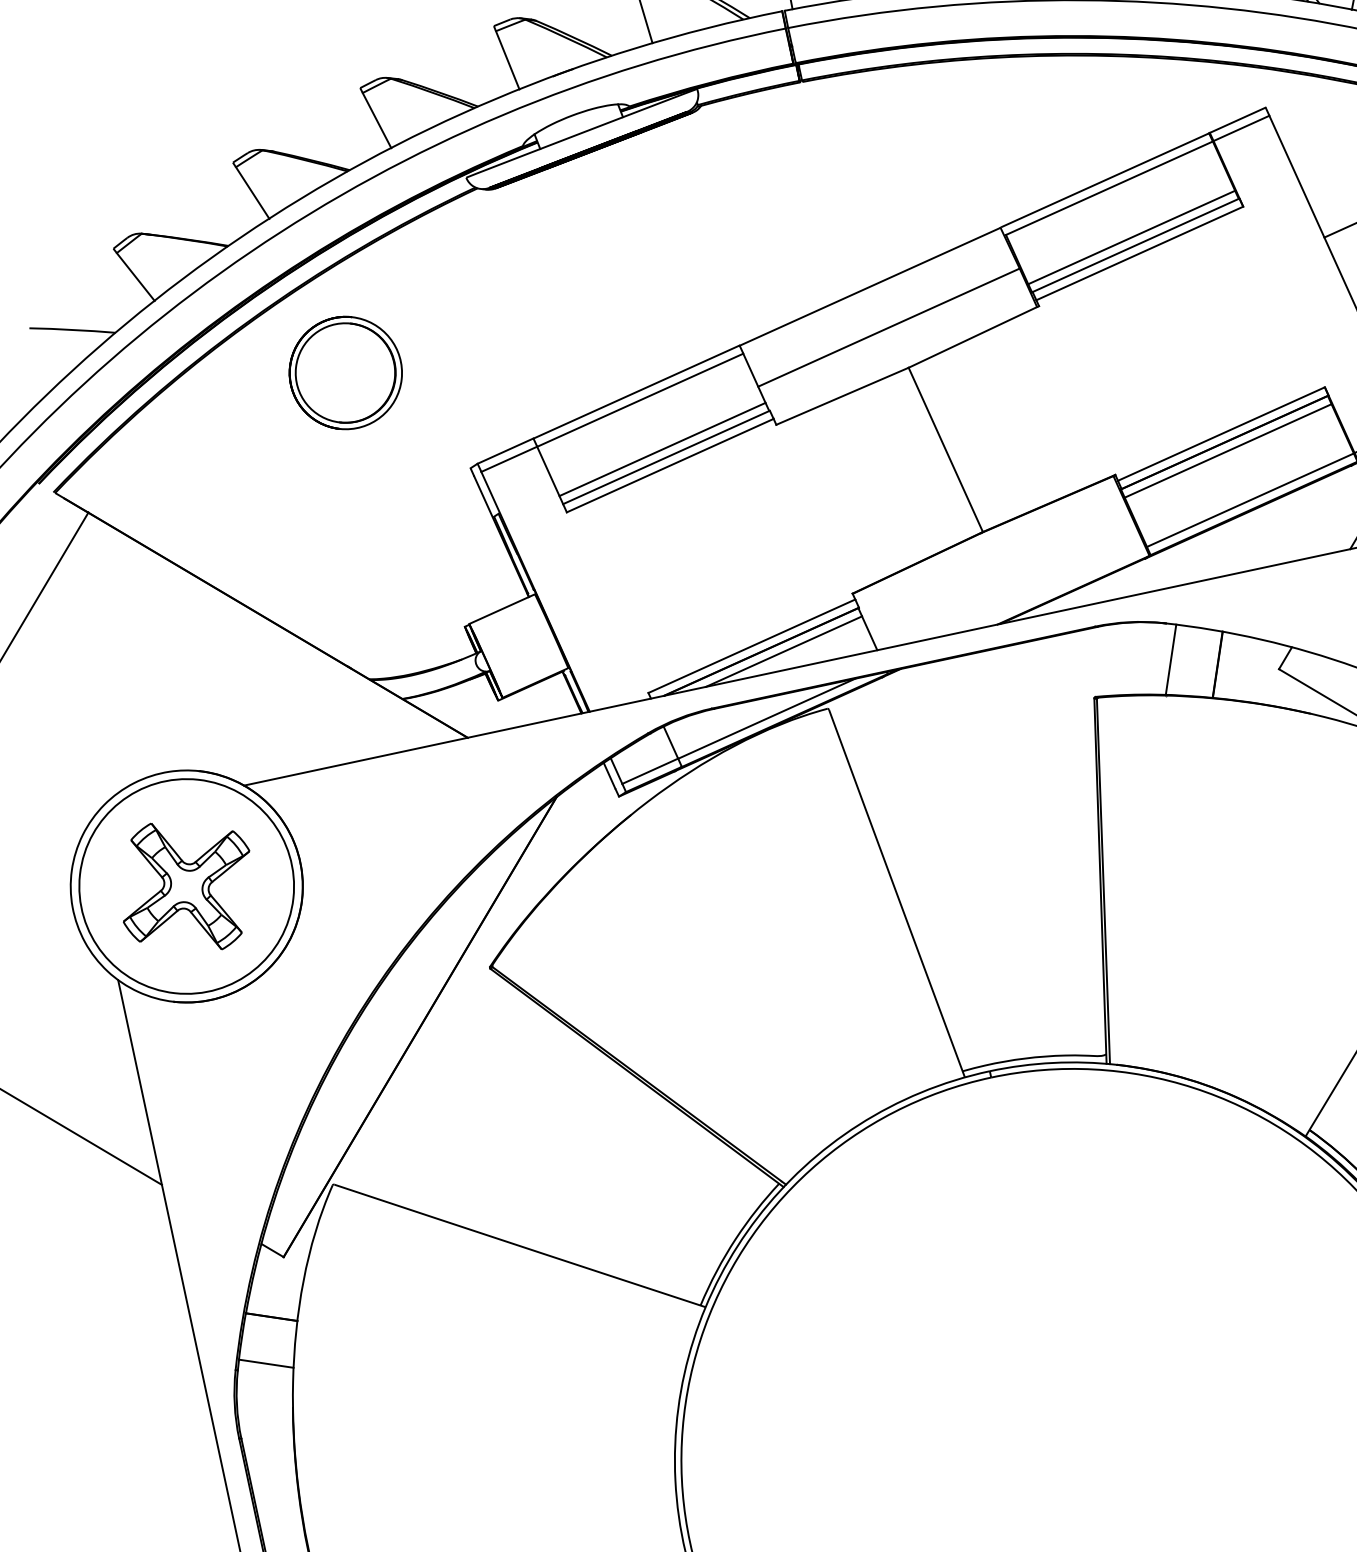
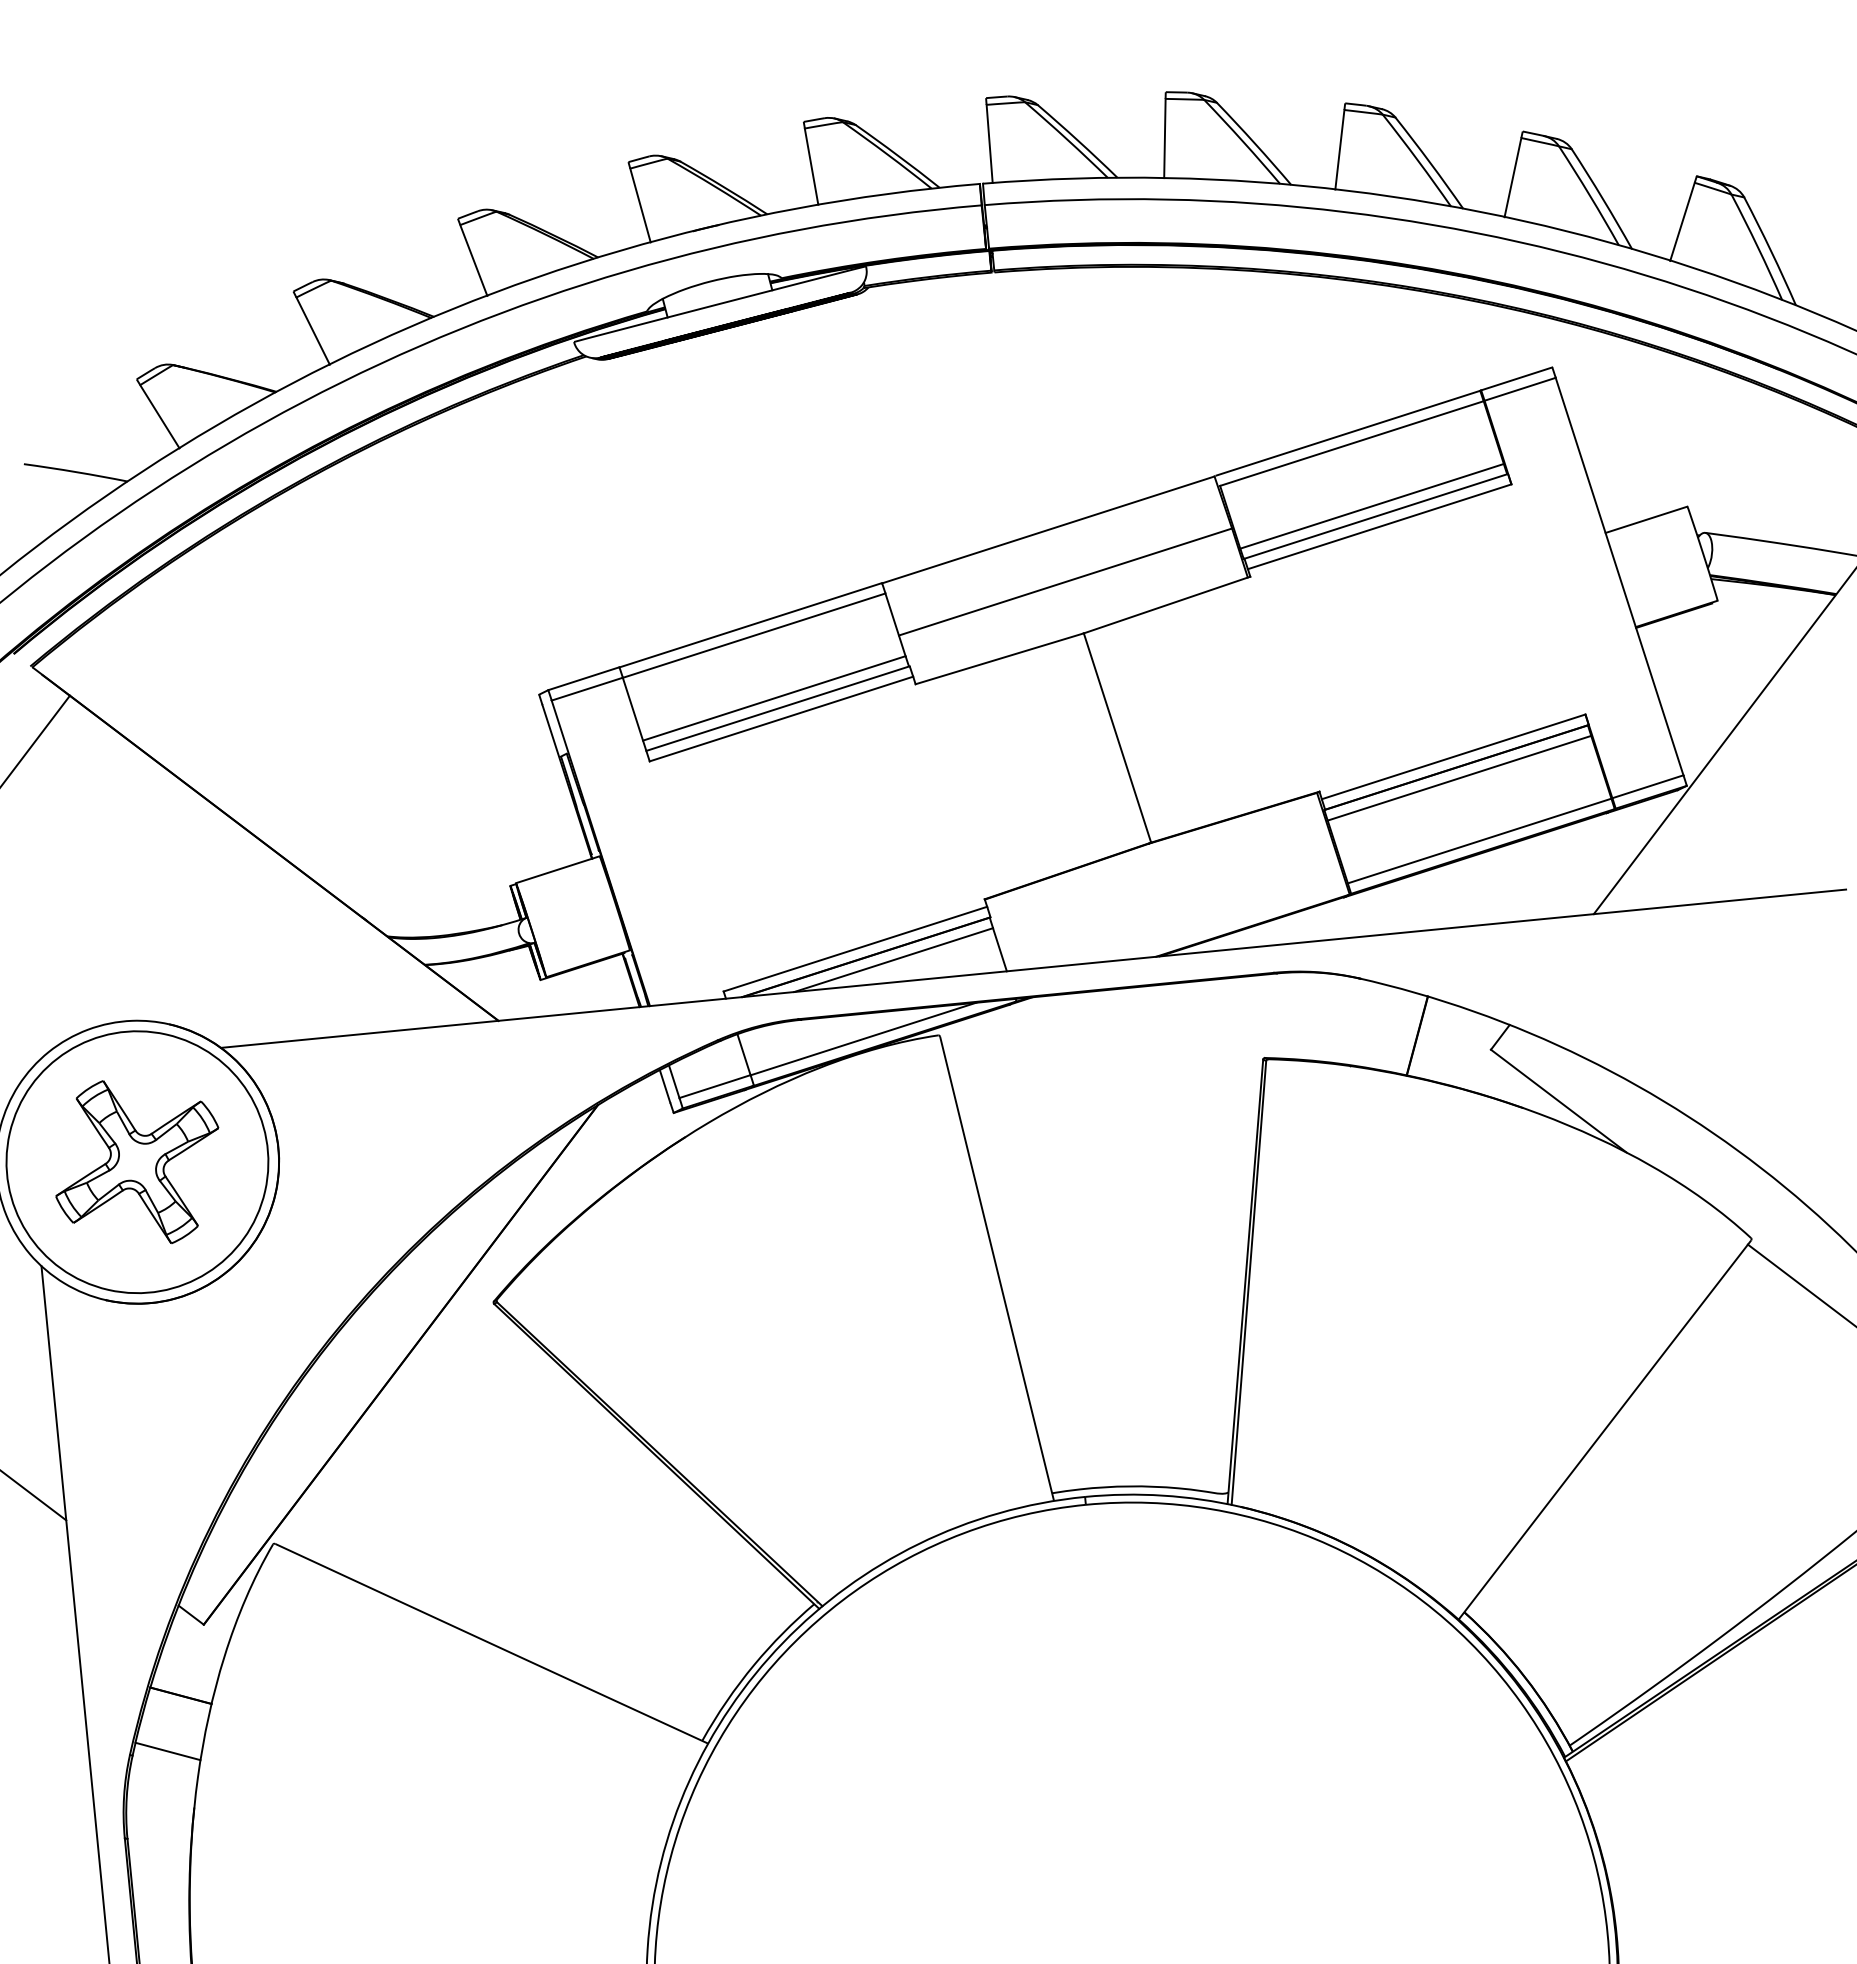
part: (345, 372) -> (400, 561), removed
line: (1171, 659) -> (1361, 1023), removed

